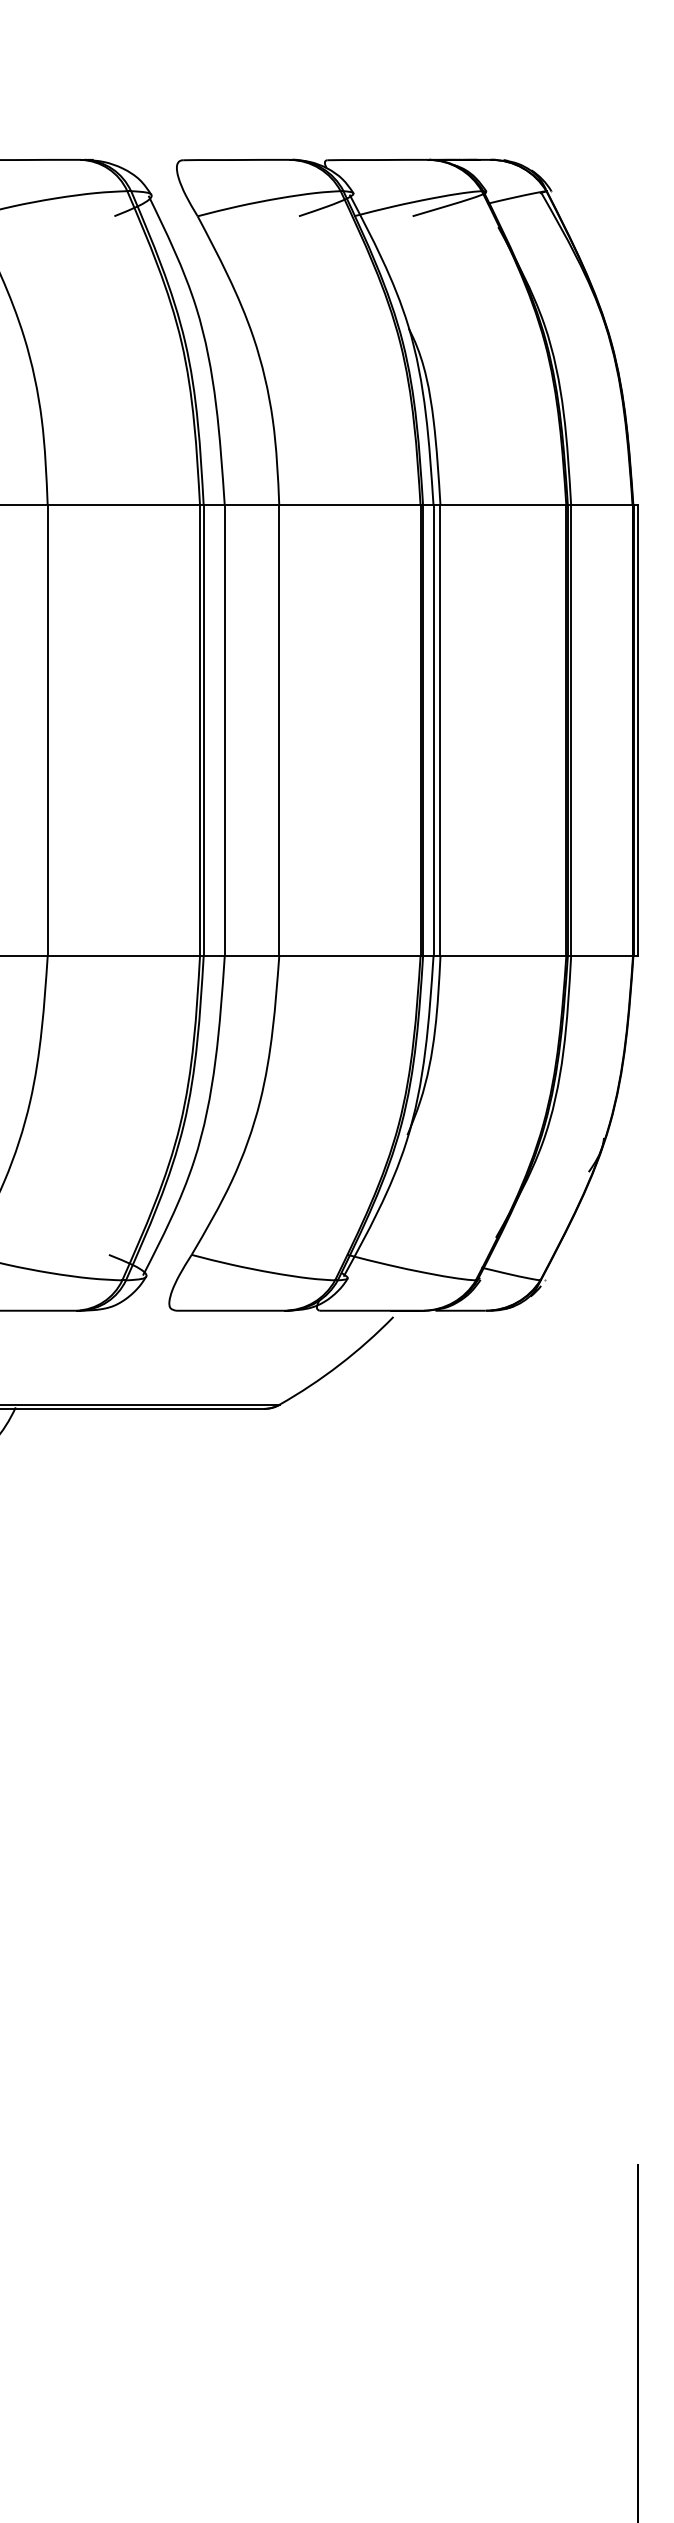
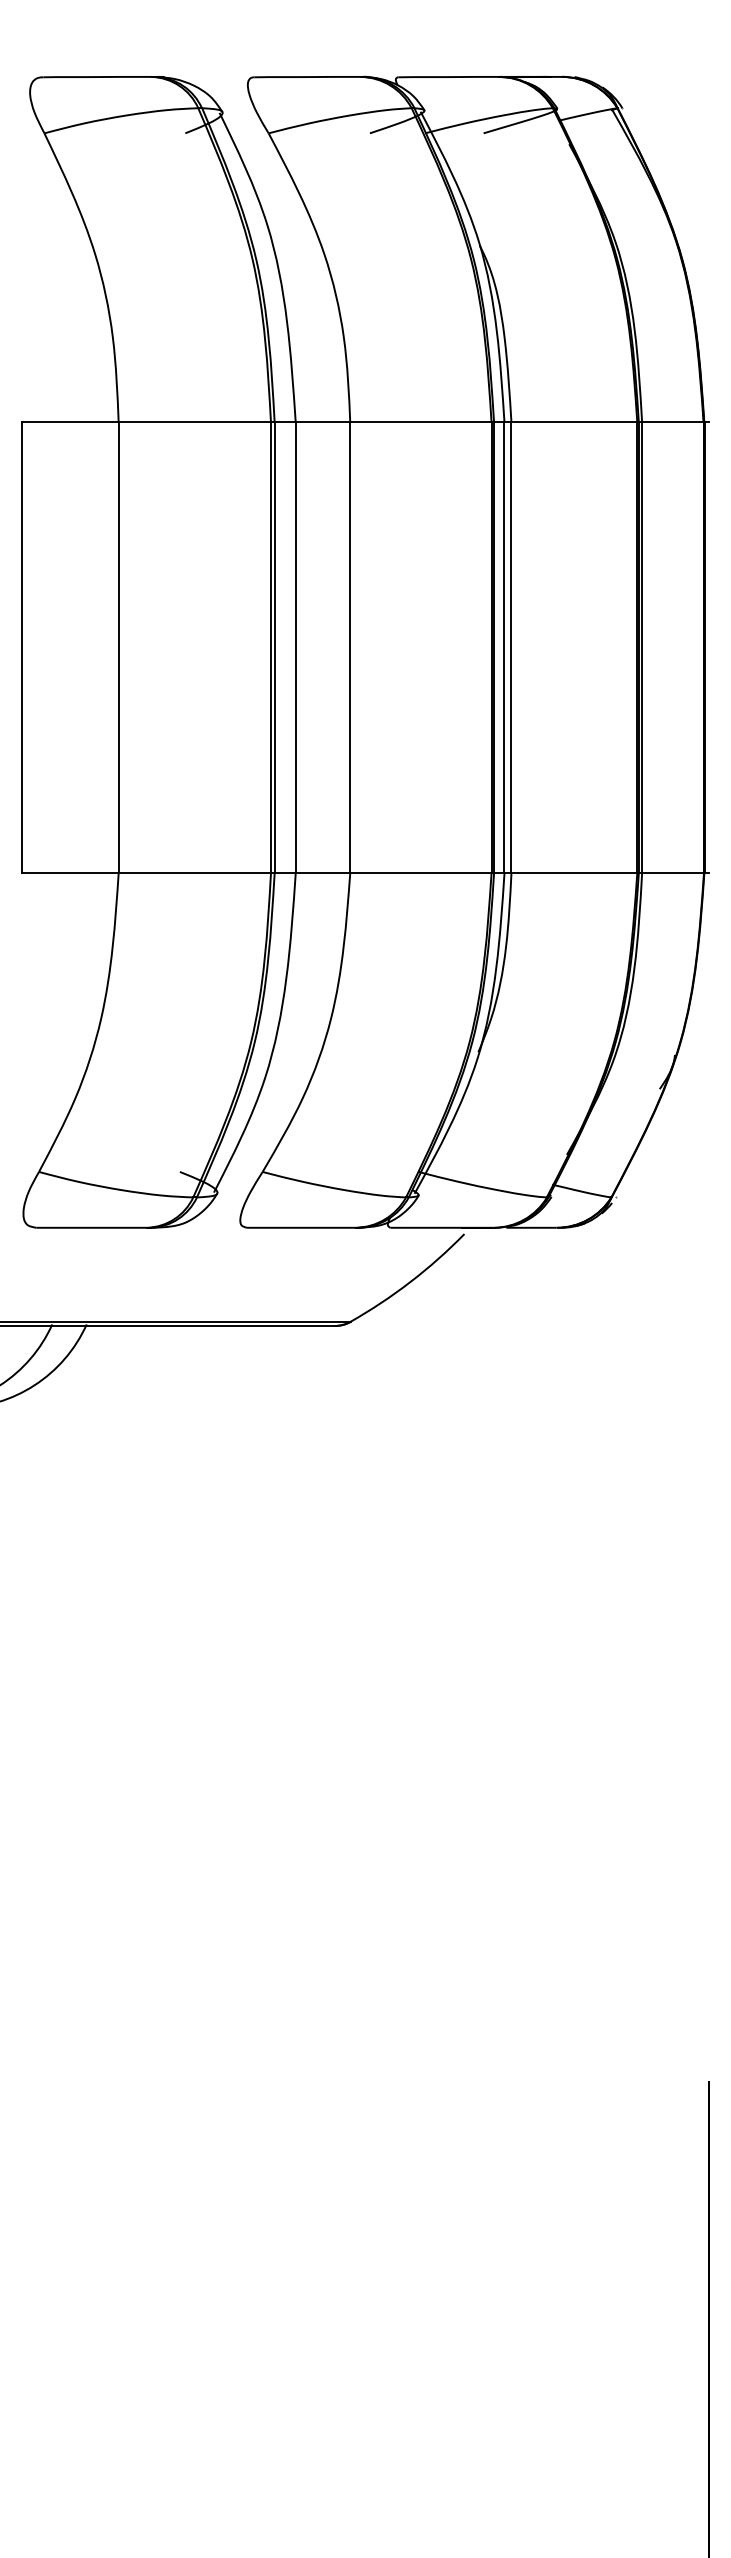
line: (637, 730) -> (708, 647), removed

